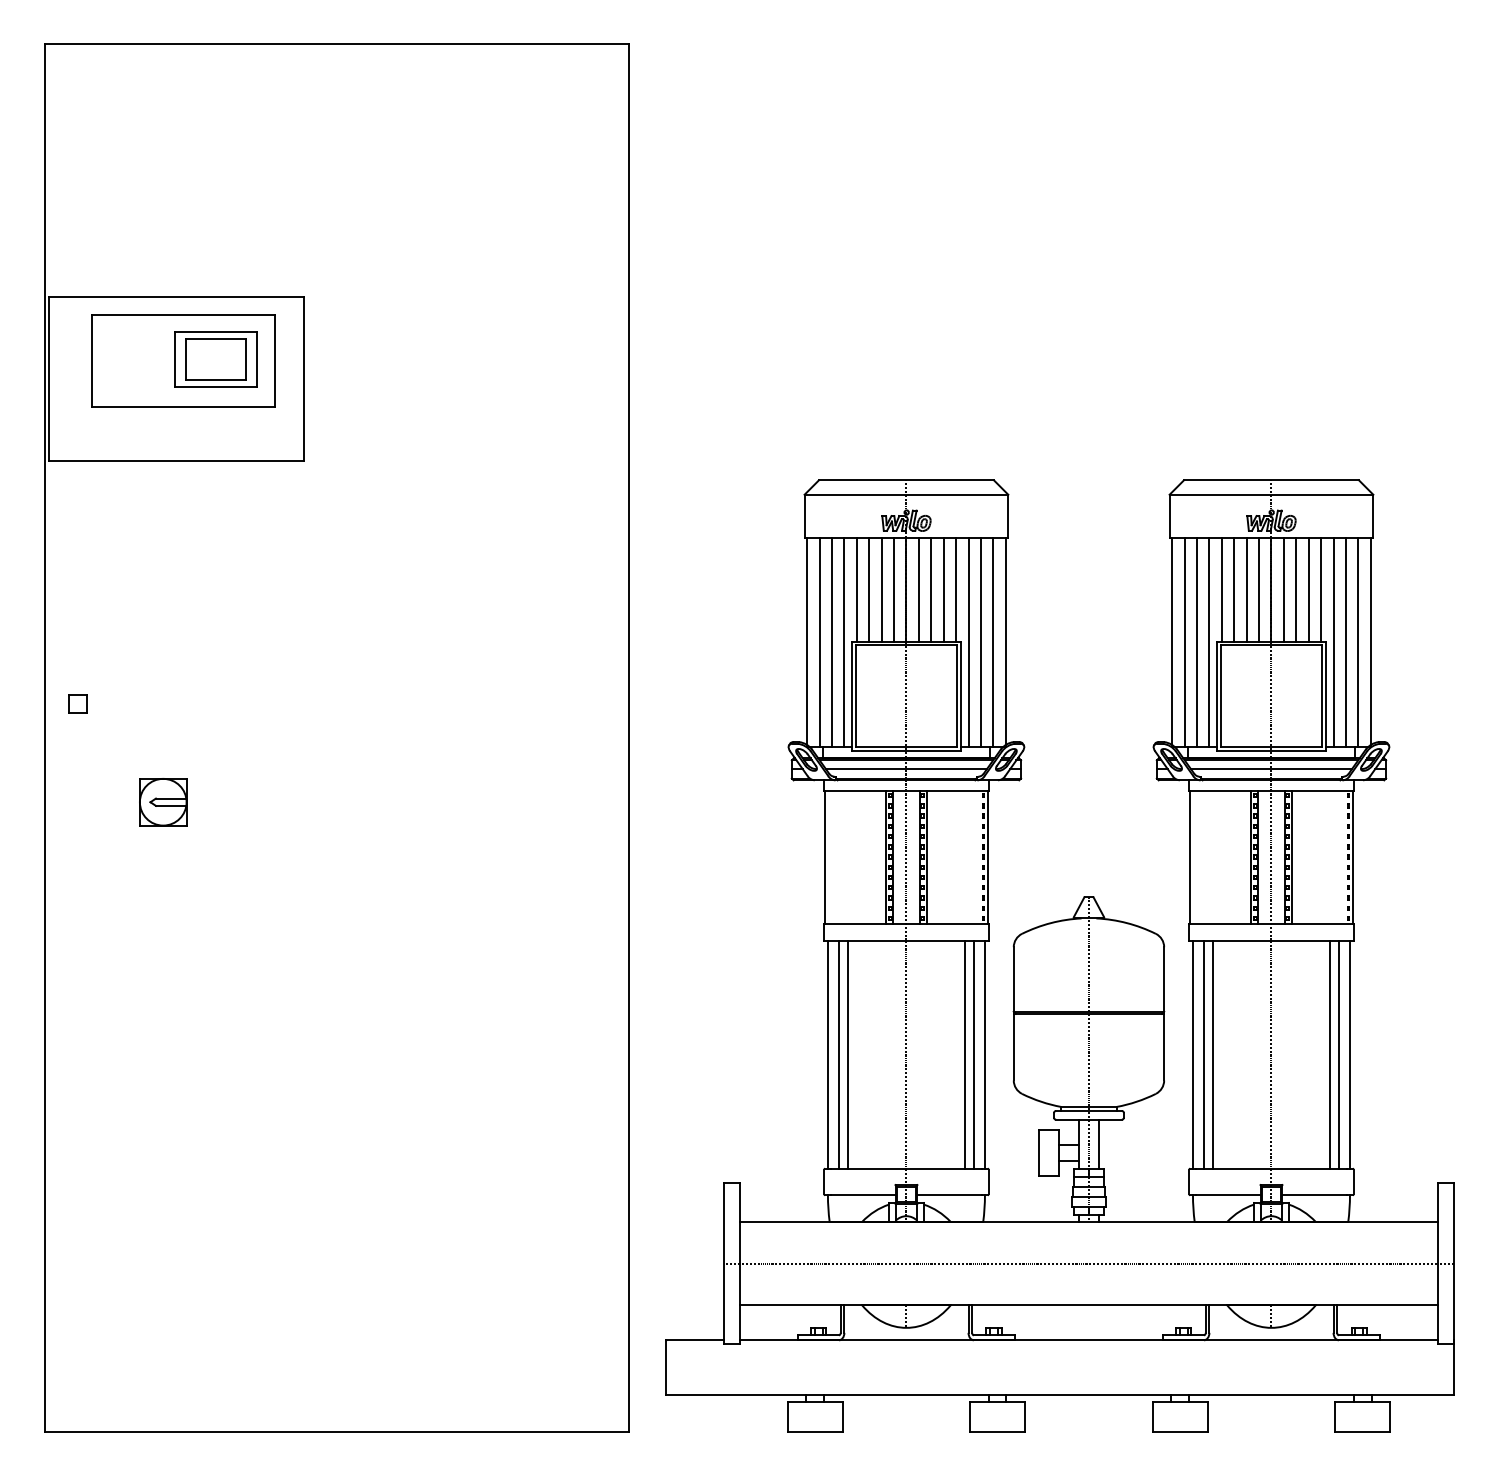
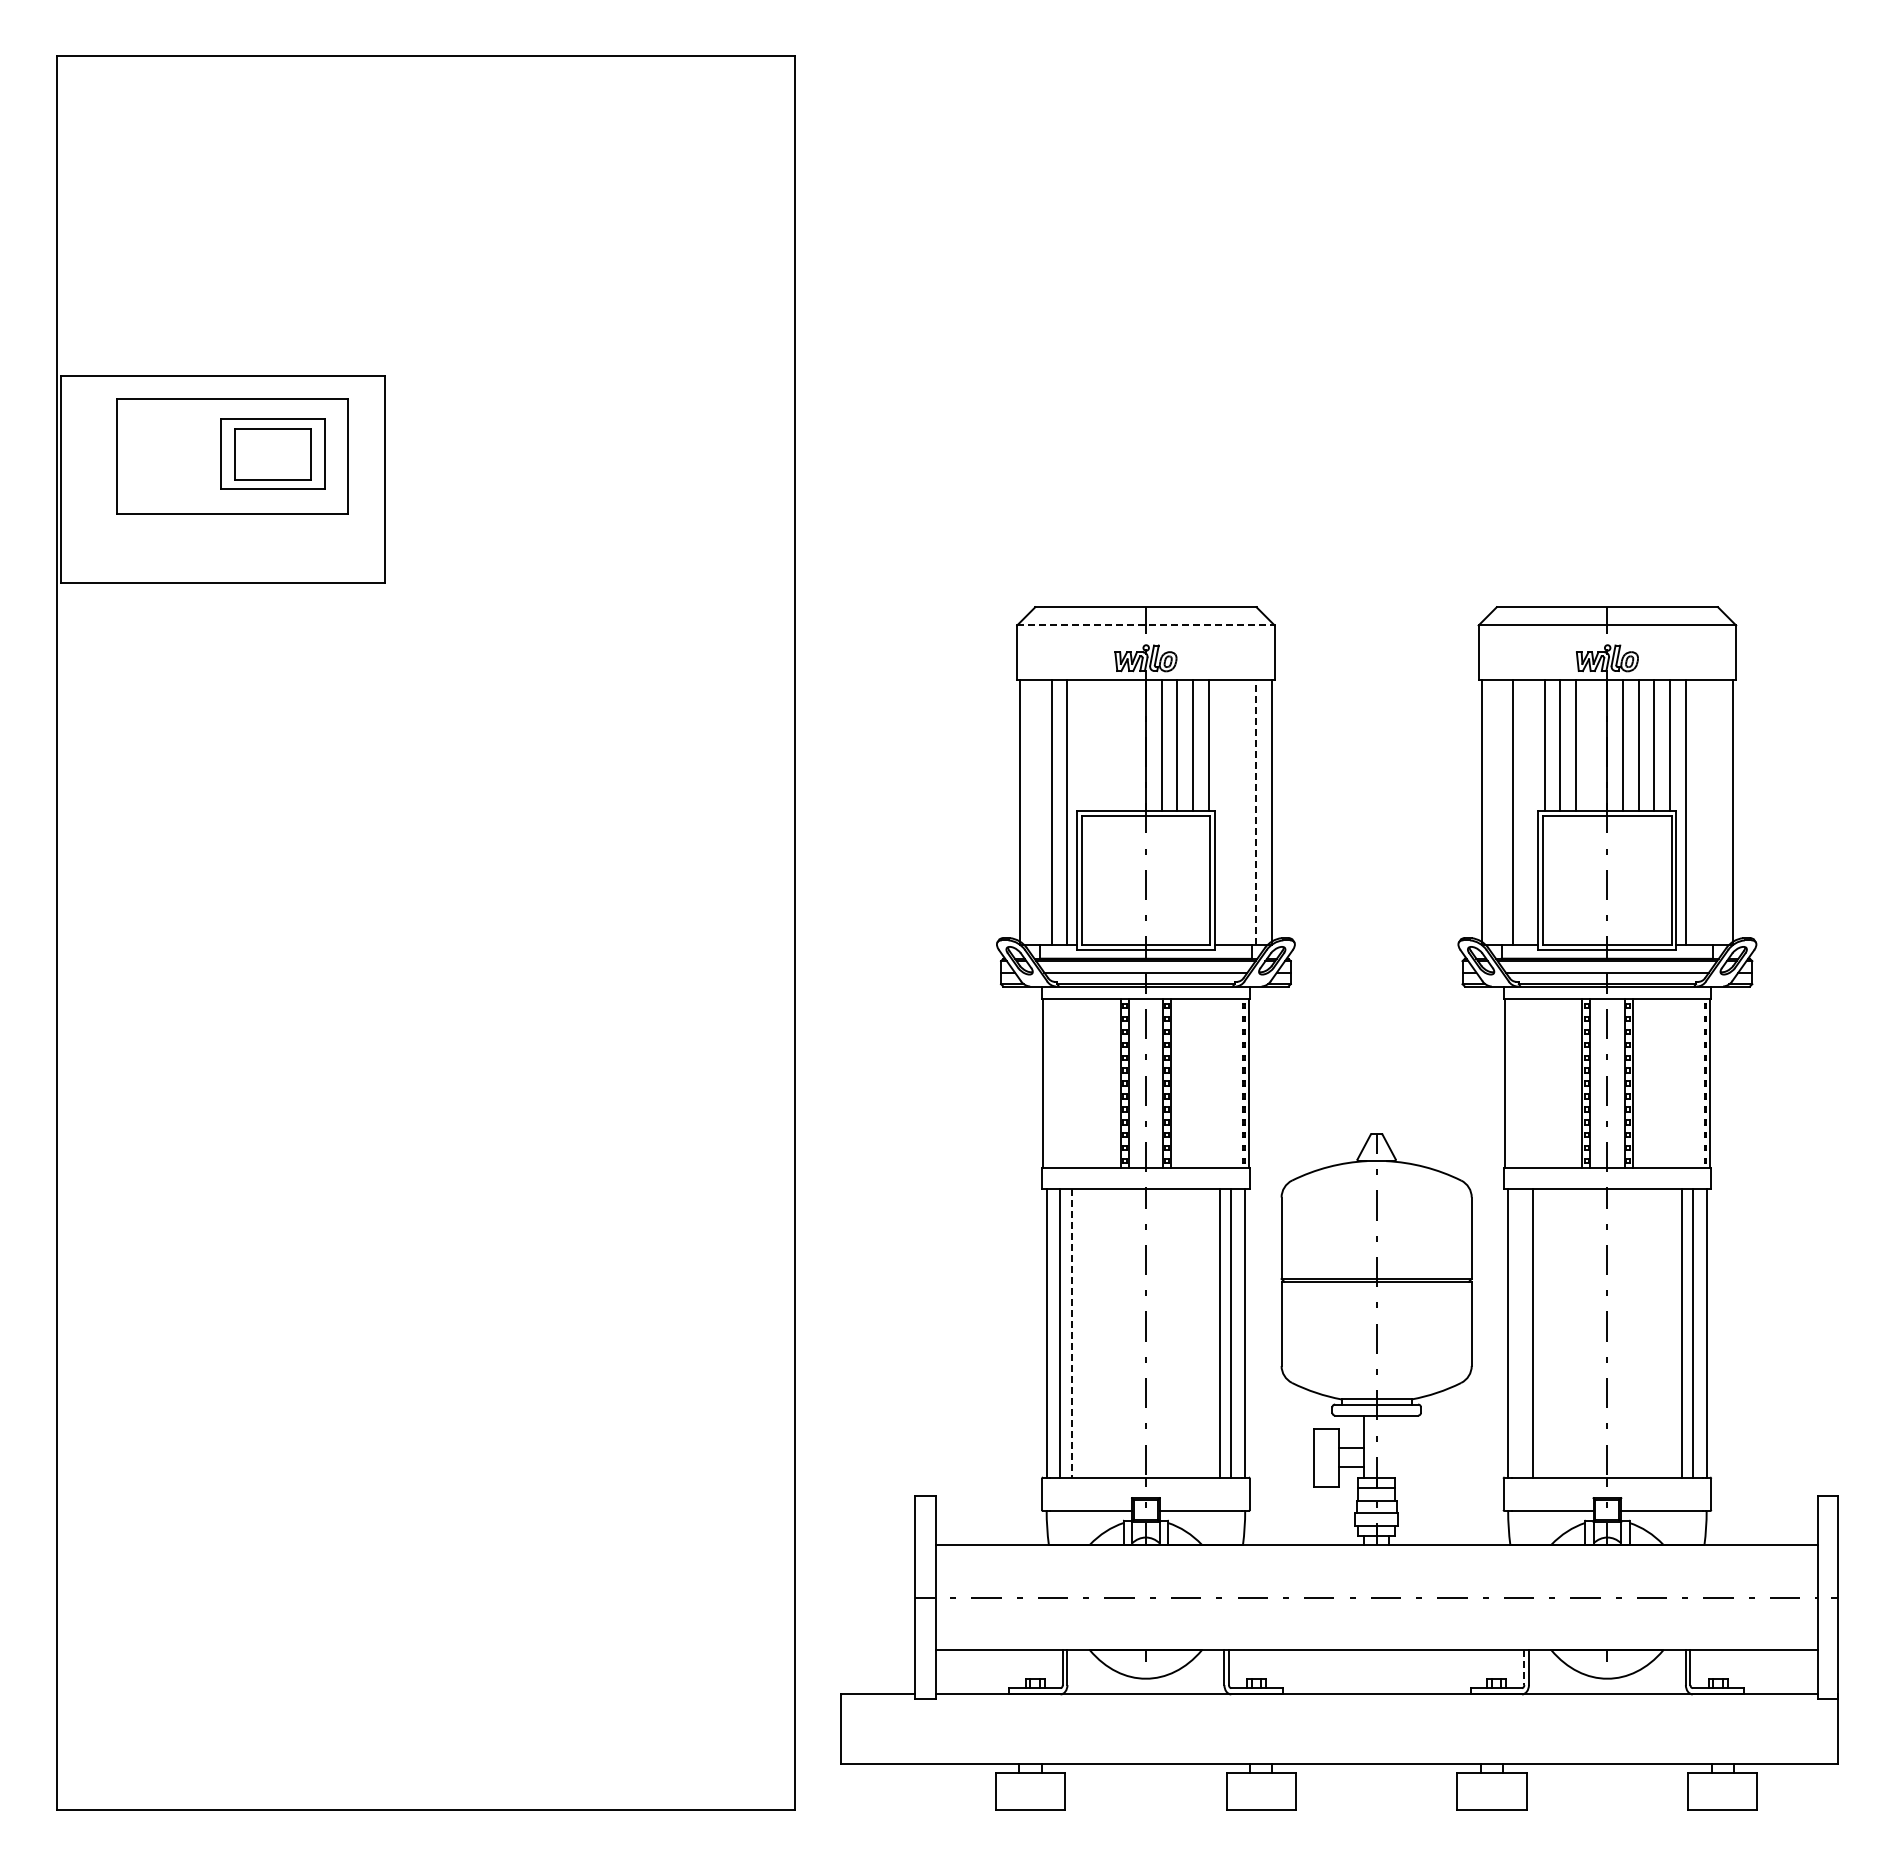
line: (906, 494) -> (1145, 625), solid -> dashed
line: (857, 589) -> (1083, 745), removed
line: (868, 589) -> (1098, 745), removed
line: (881, 589) -> (1114, 745), removed
line: (894, 589) -> (1130, 745), removed
line: (1258, 589) -> (1591, 745), removed
line: (819, 642) -> (1036, 812), removed
line: (968, 642) -> (1224, 812), removed
line: (981, 642) -> (1240, 812), removed
line: (993, 642) -> (1255, 812), solid -> dashed
line: (1184, 642) -> (1497, 812), removed
line: (1209, 642) -> (1528, 812), removed
line: (1345, 642) -> (1701, 812), removed
line: (1358, 642) -> (1717, 812), removed
part: (77, 704) -> (98, 890), removed
part: (163, 801) -> (206, 1013), removed
line: (847, 1054) -> (1071, 1333), solid -> dashed
line: (1203, 1054) -> (1521, 1333), removed
line: (1099, 1144) -> (1389, 1446), removed
line: (1205, 1319) -> (1524, 1668), solid -> dashed

